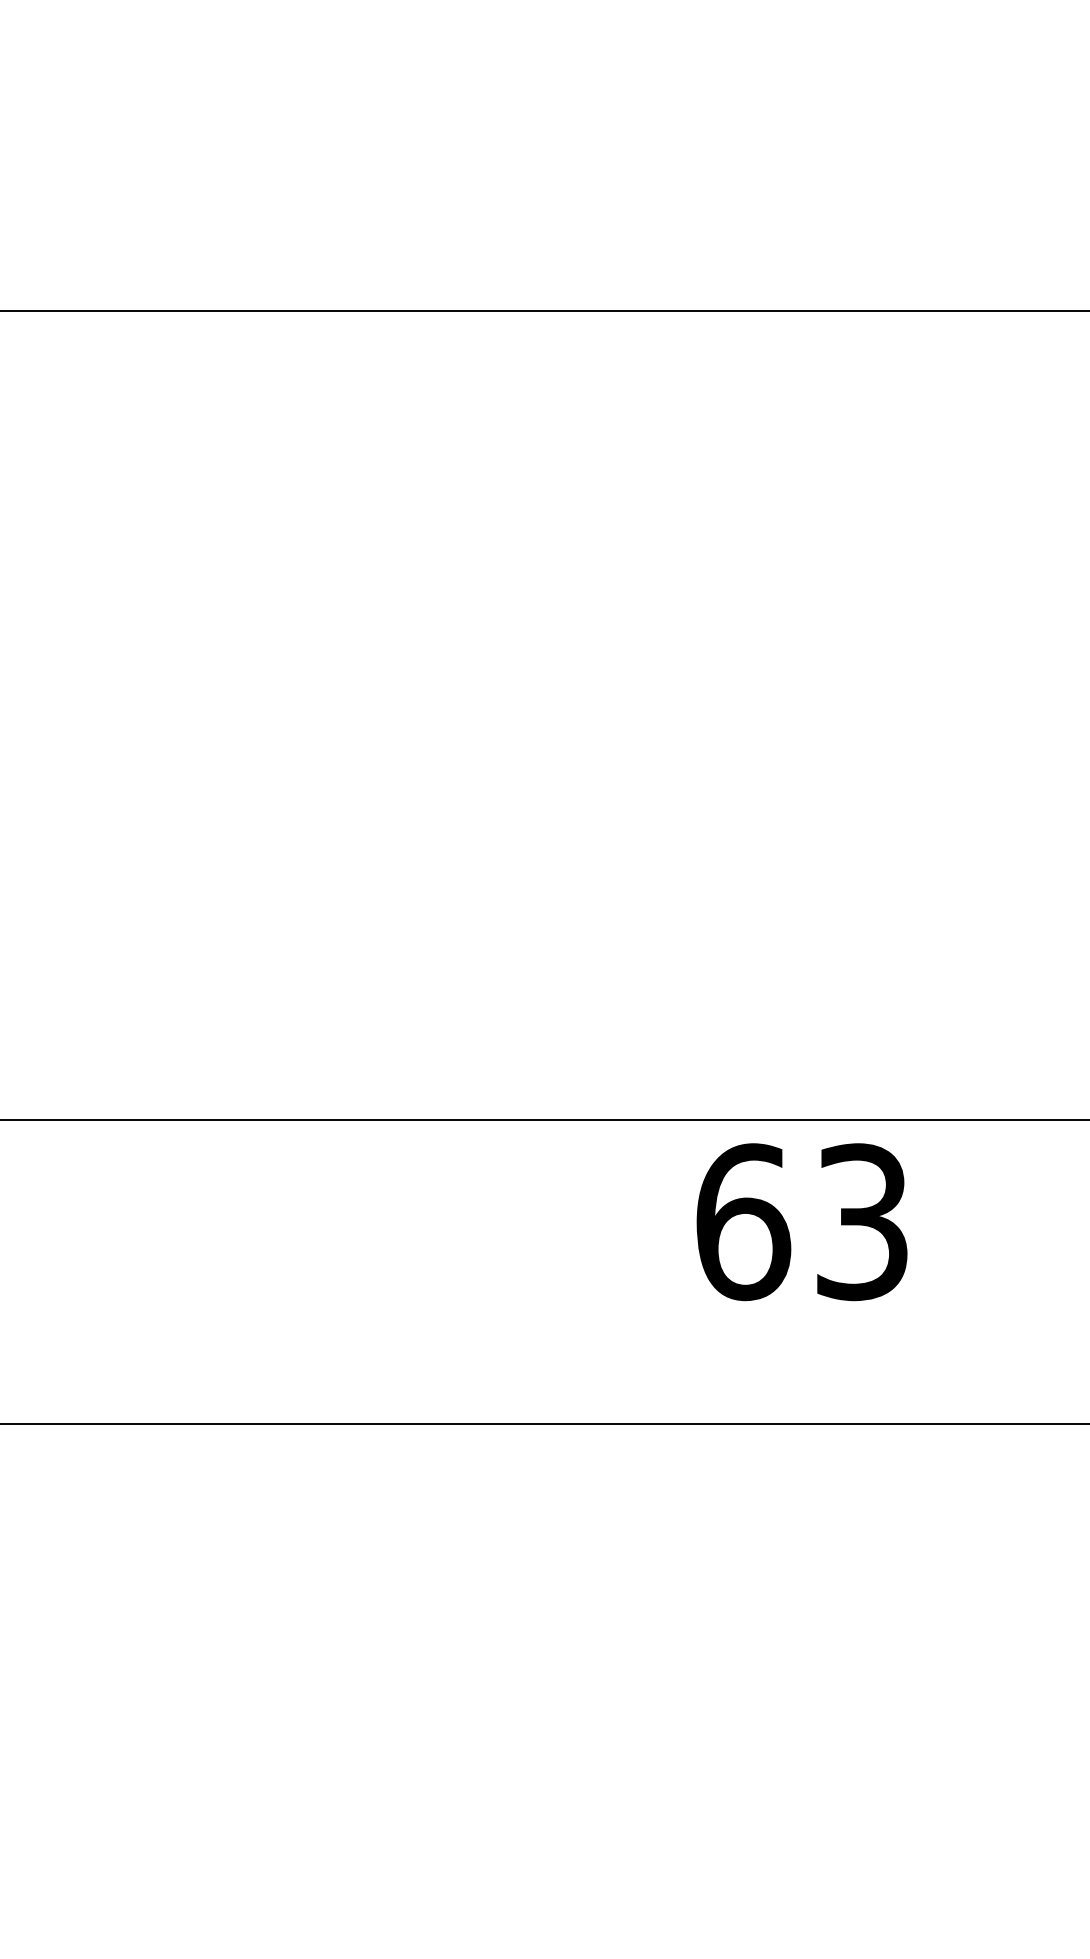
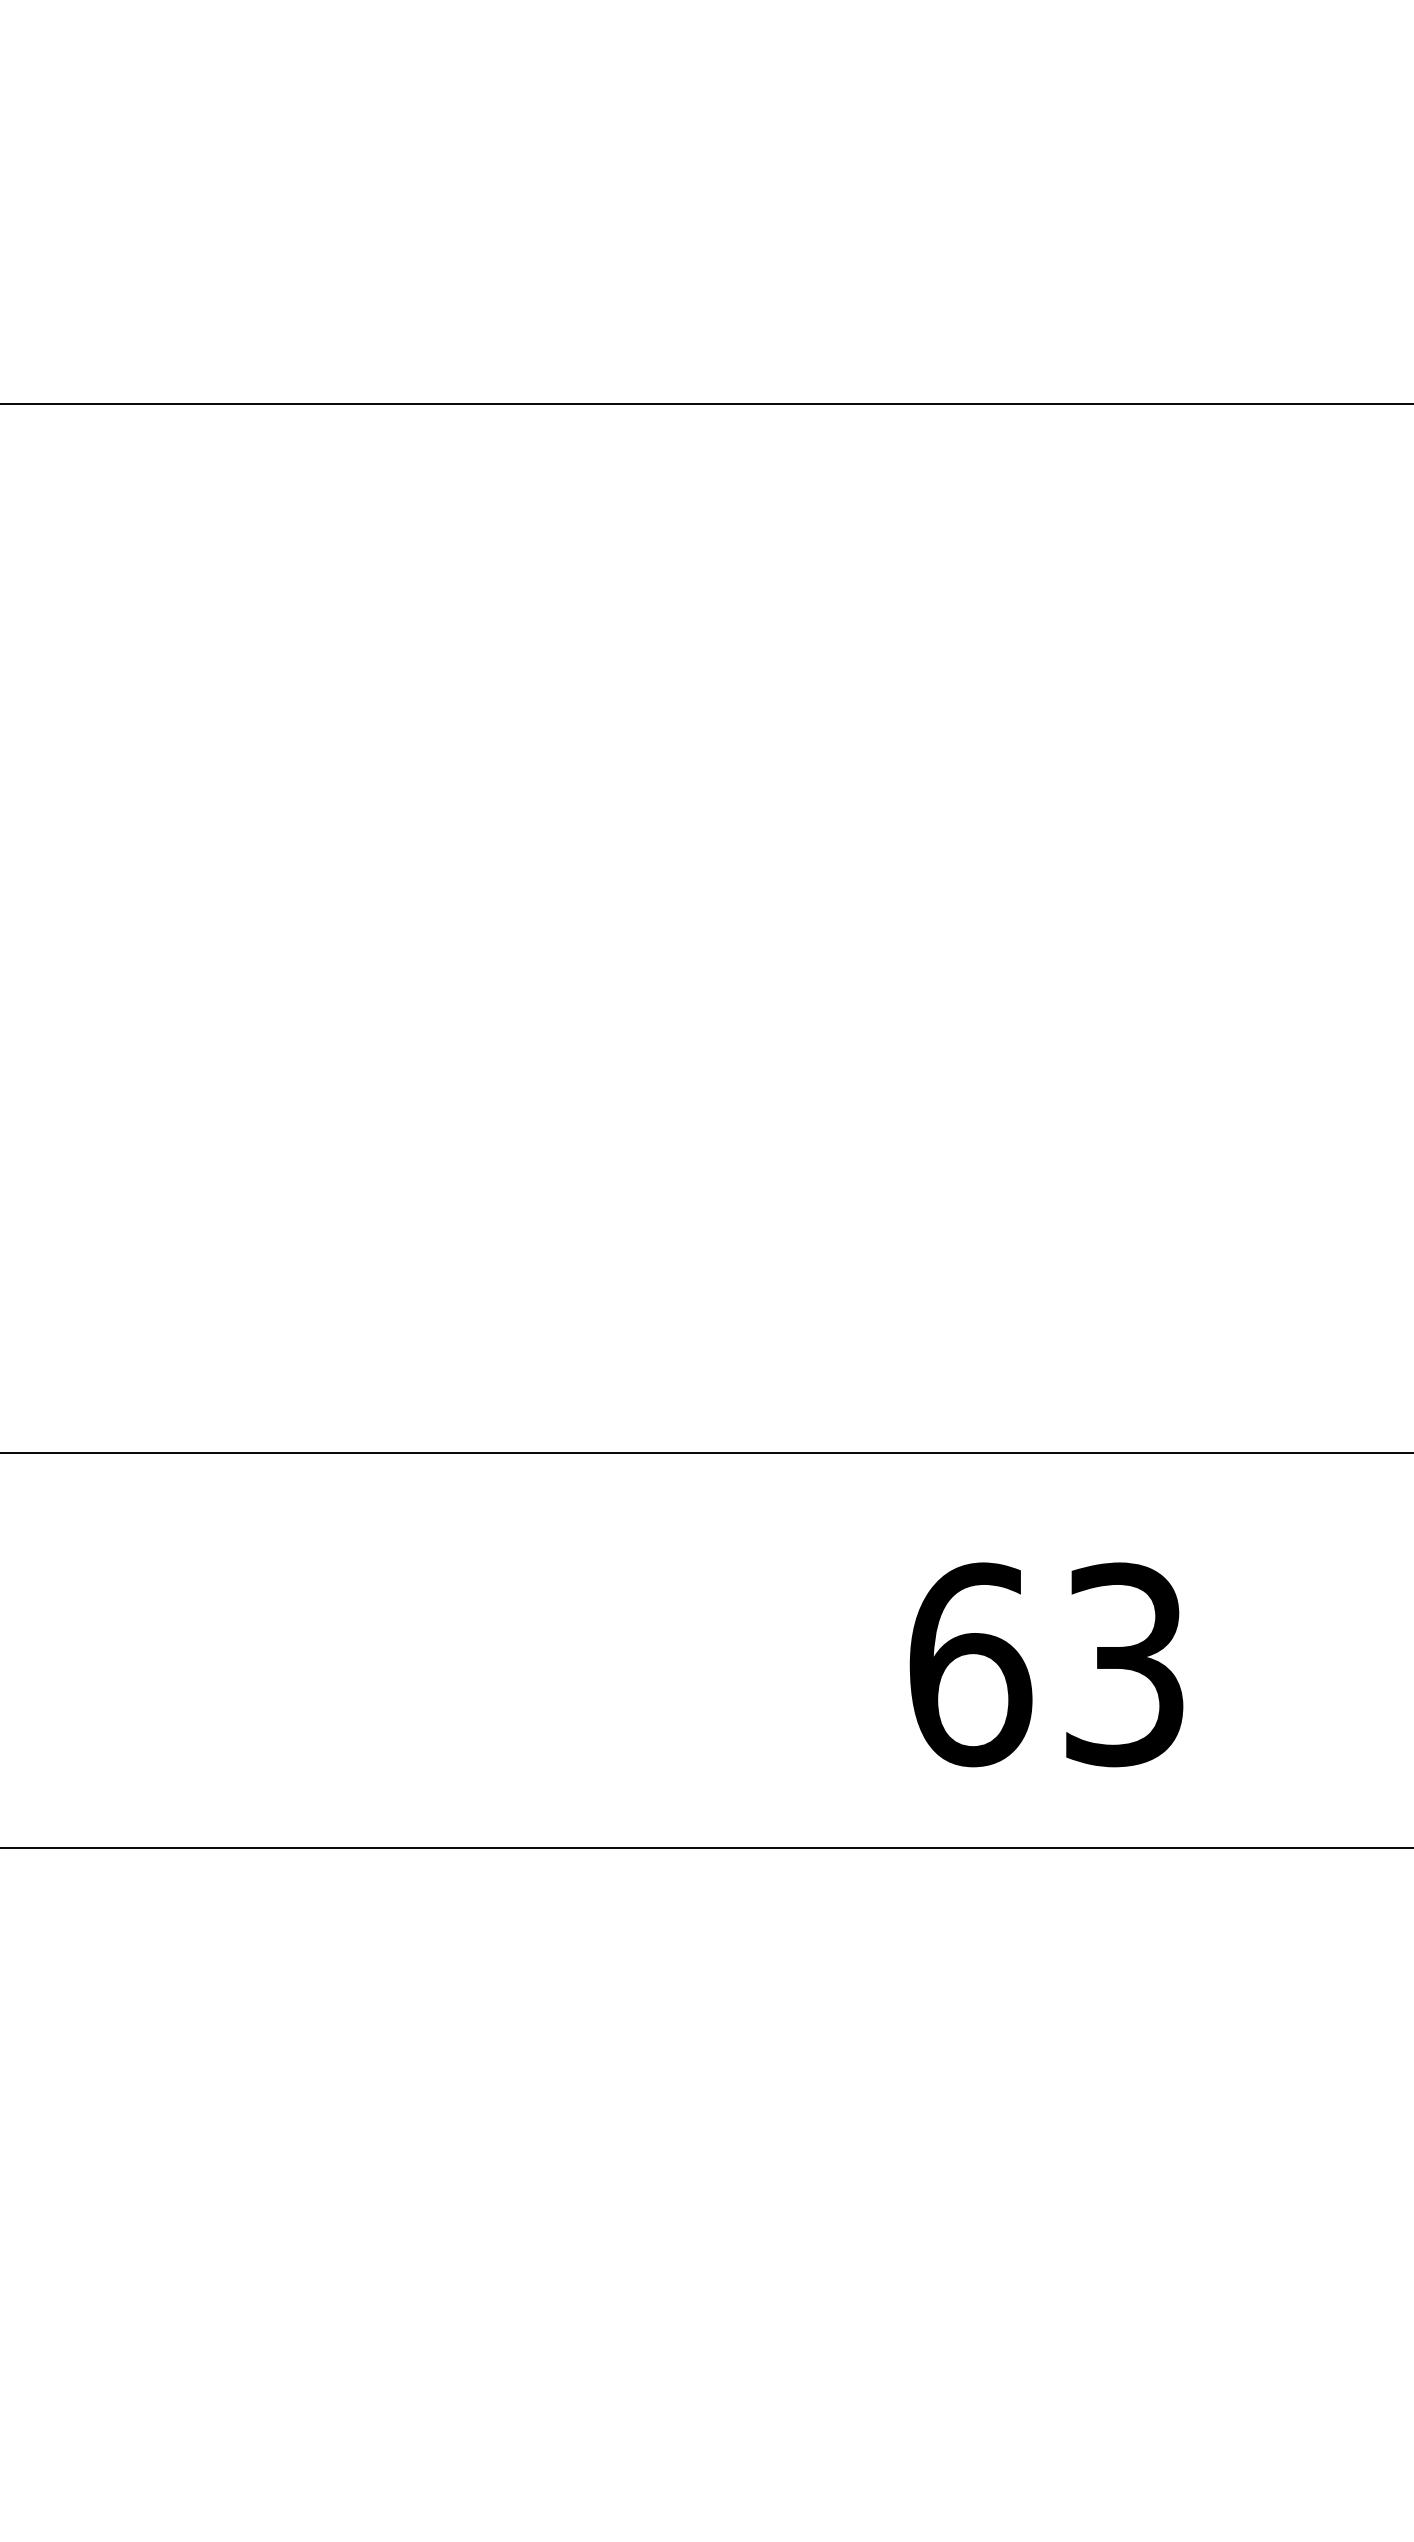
text: (802, 1221) -> (1046, 1664), moved

